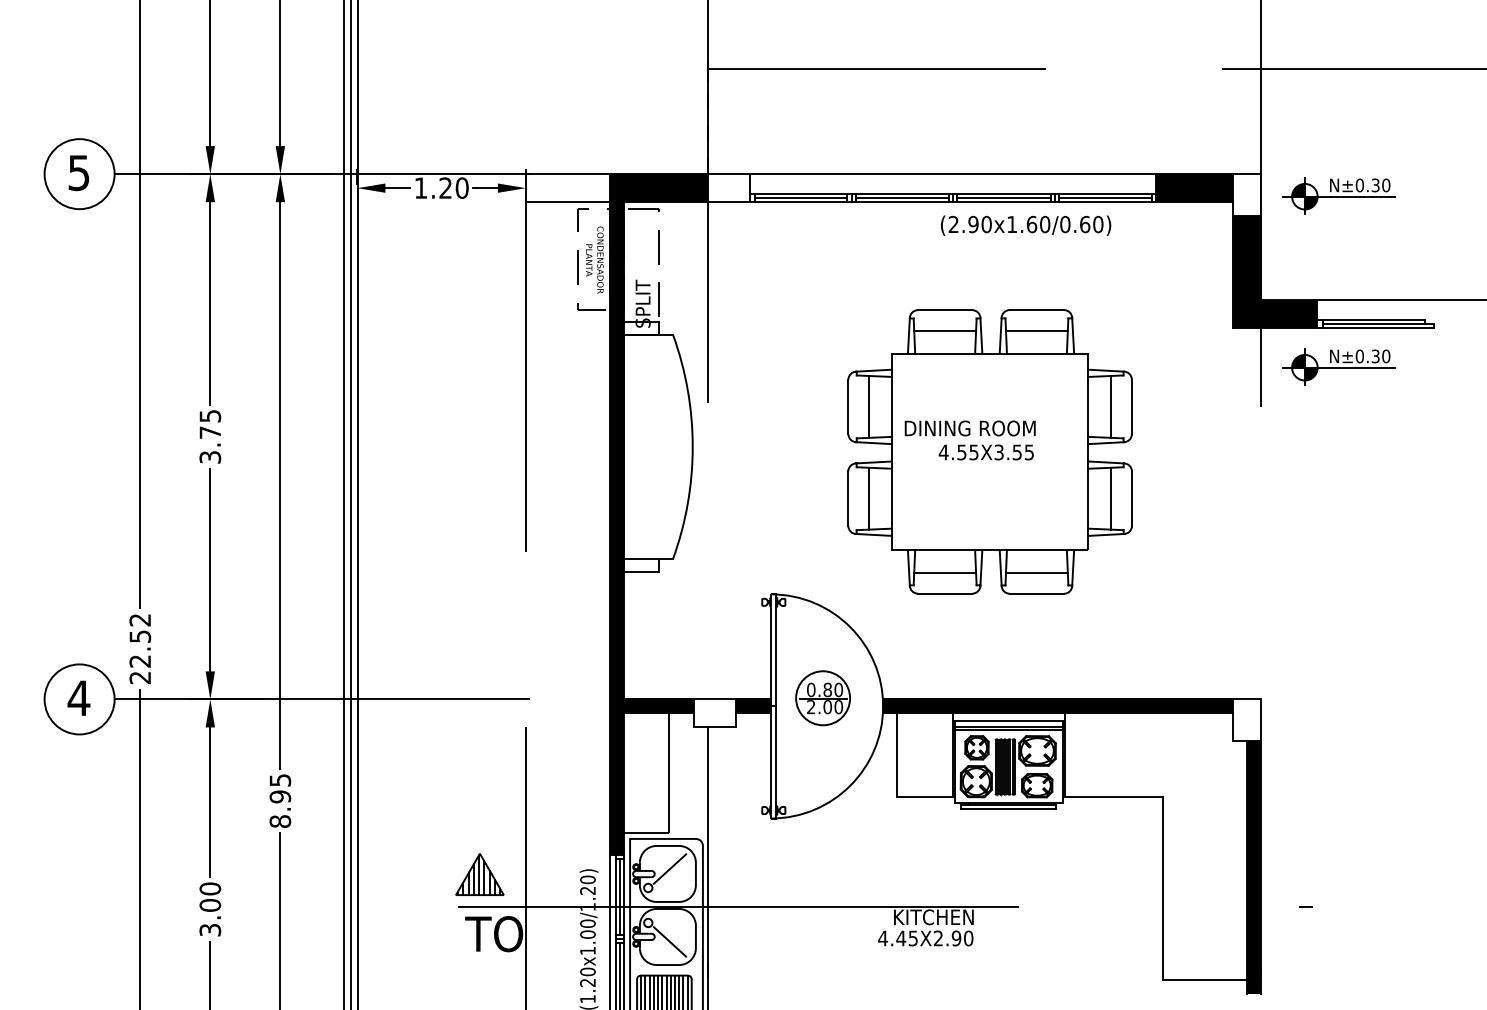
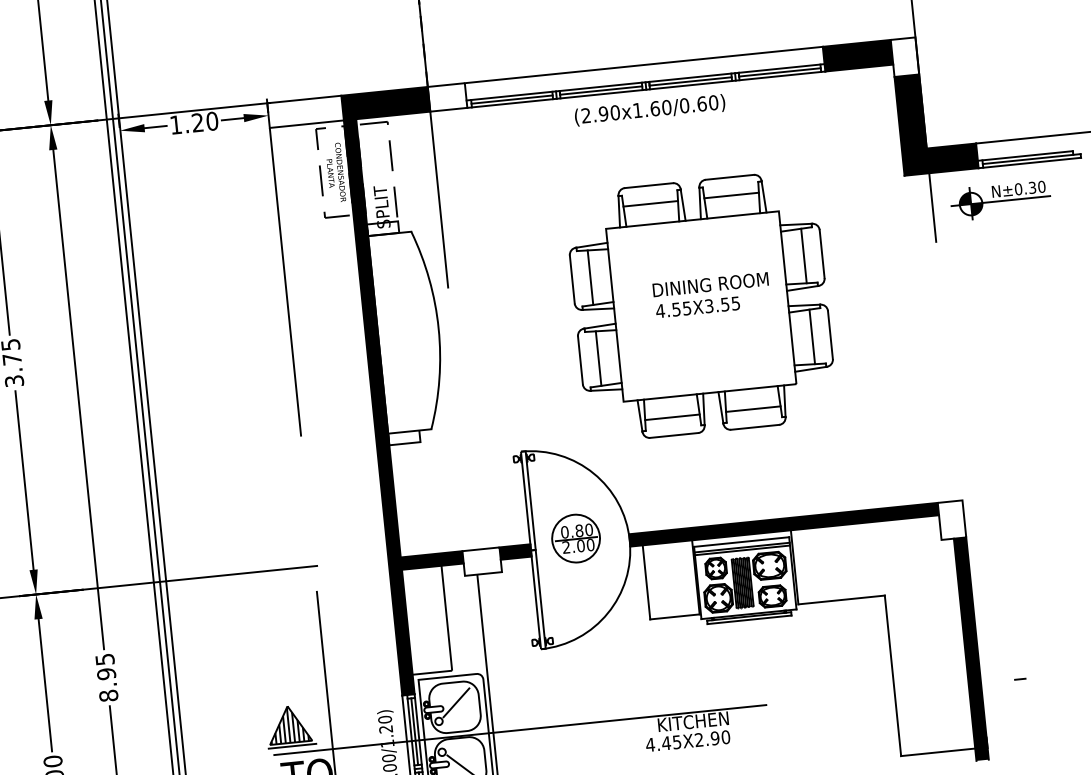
part: (1338, 195) -> (985, 49), removed
text: (1026, 225) -> (650, 110), moved
text: (969, 428) -> (710, 284), moved
line: (480, 899) -> (292, 746), added

